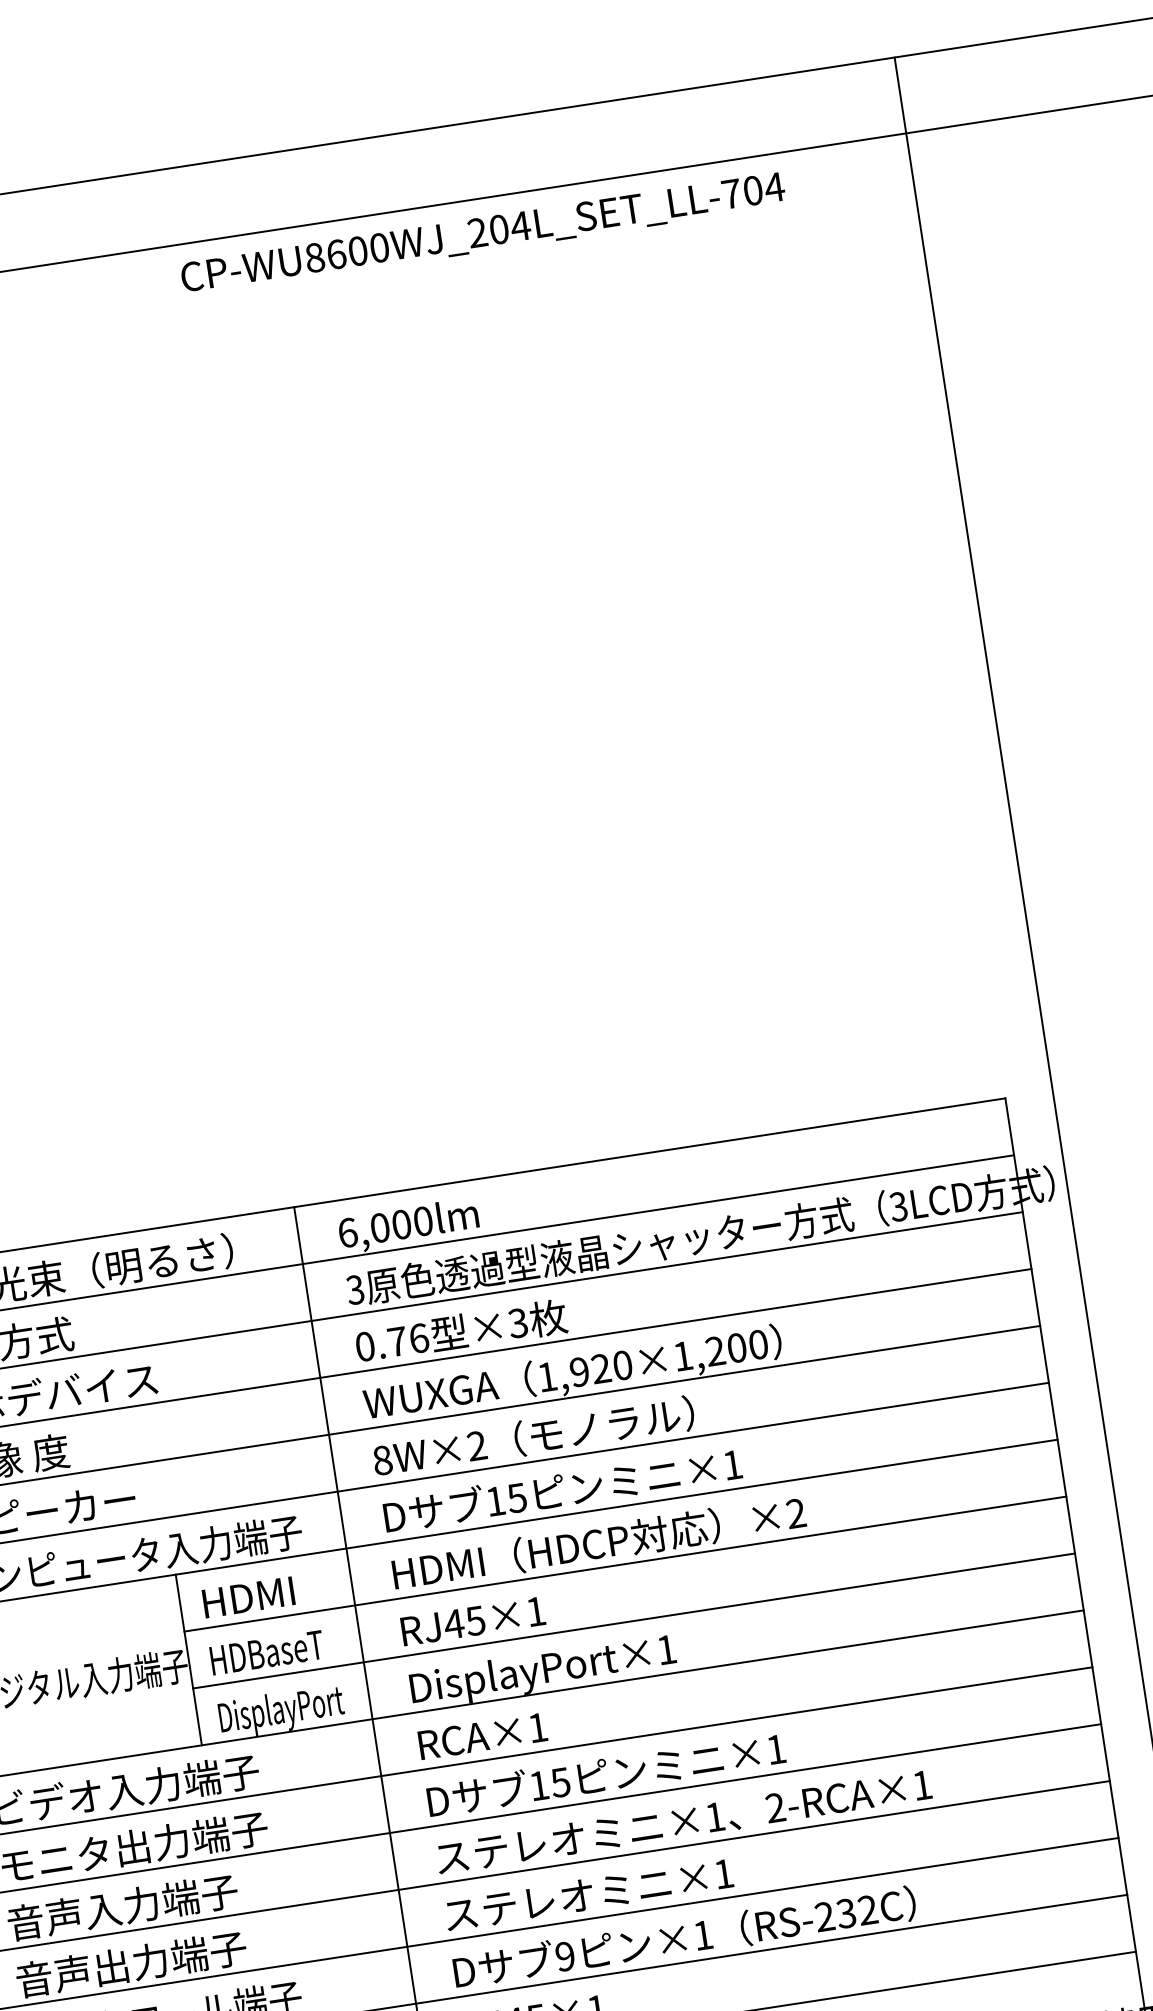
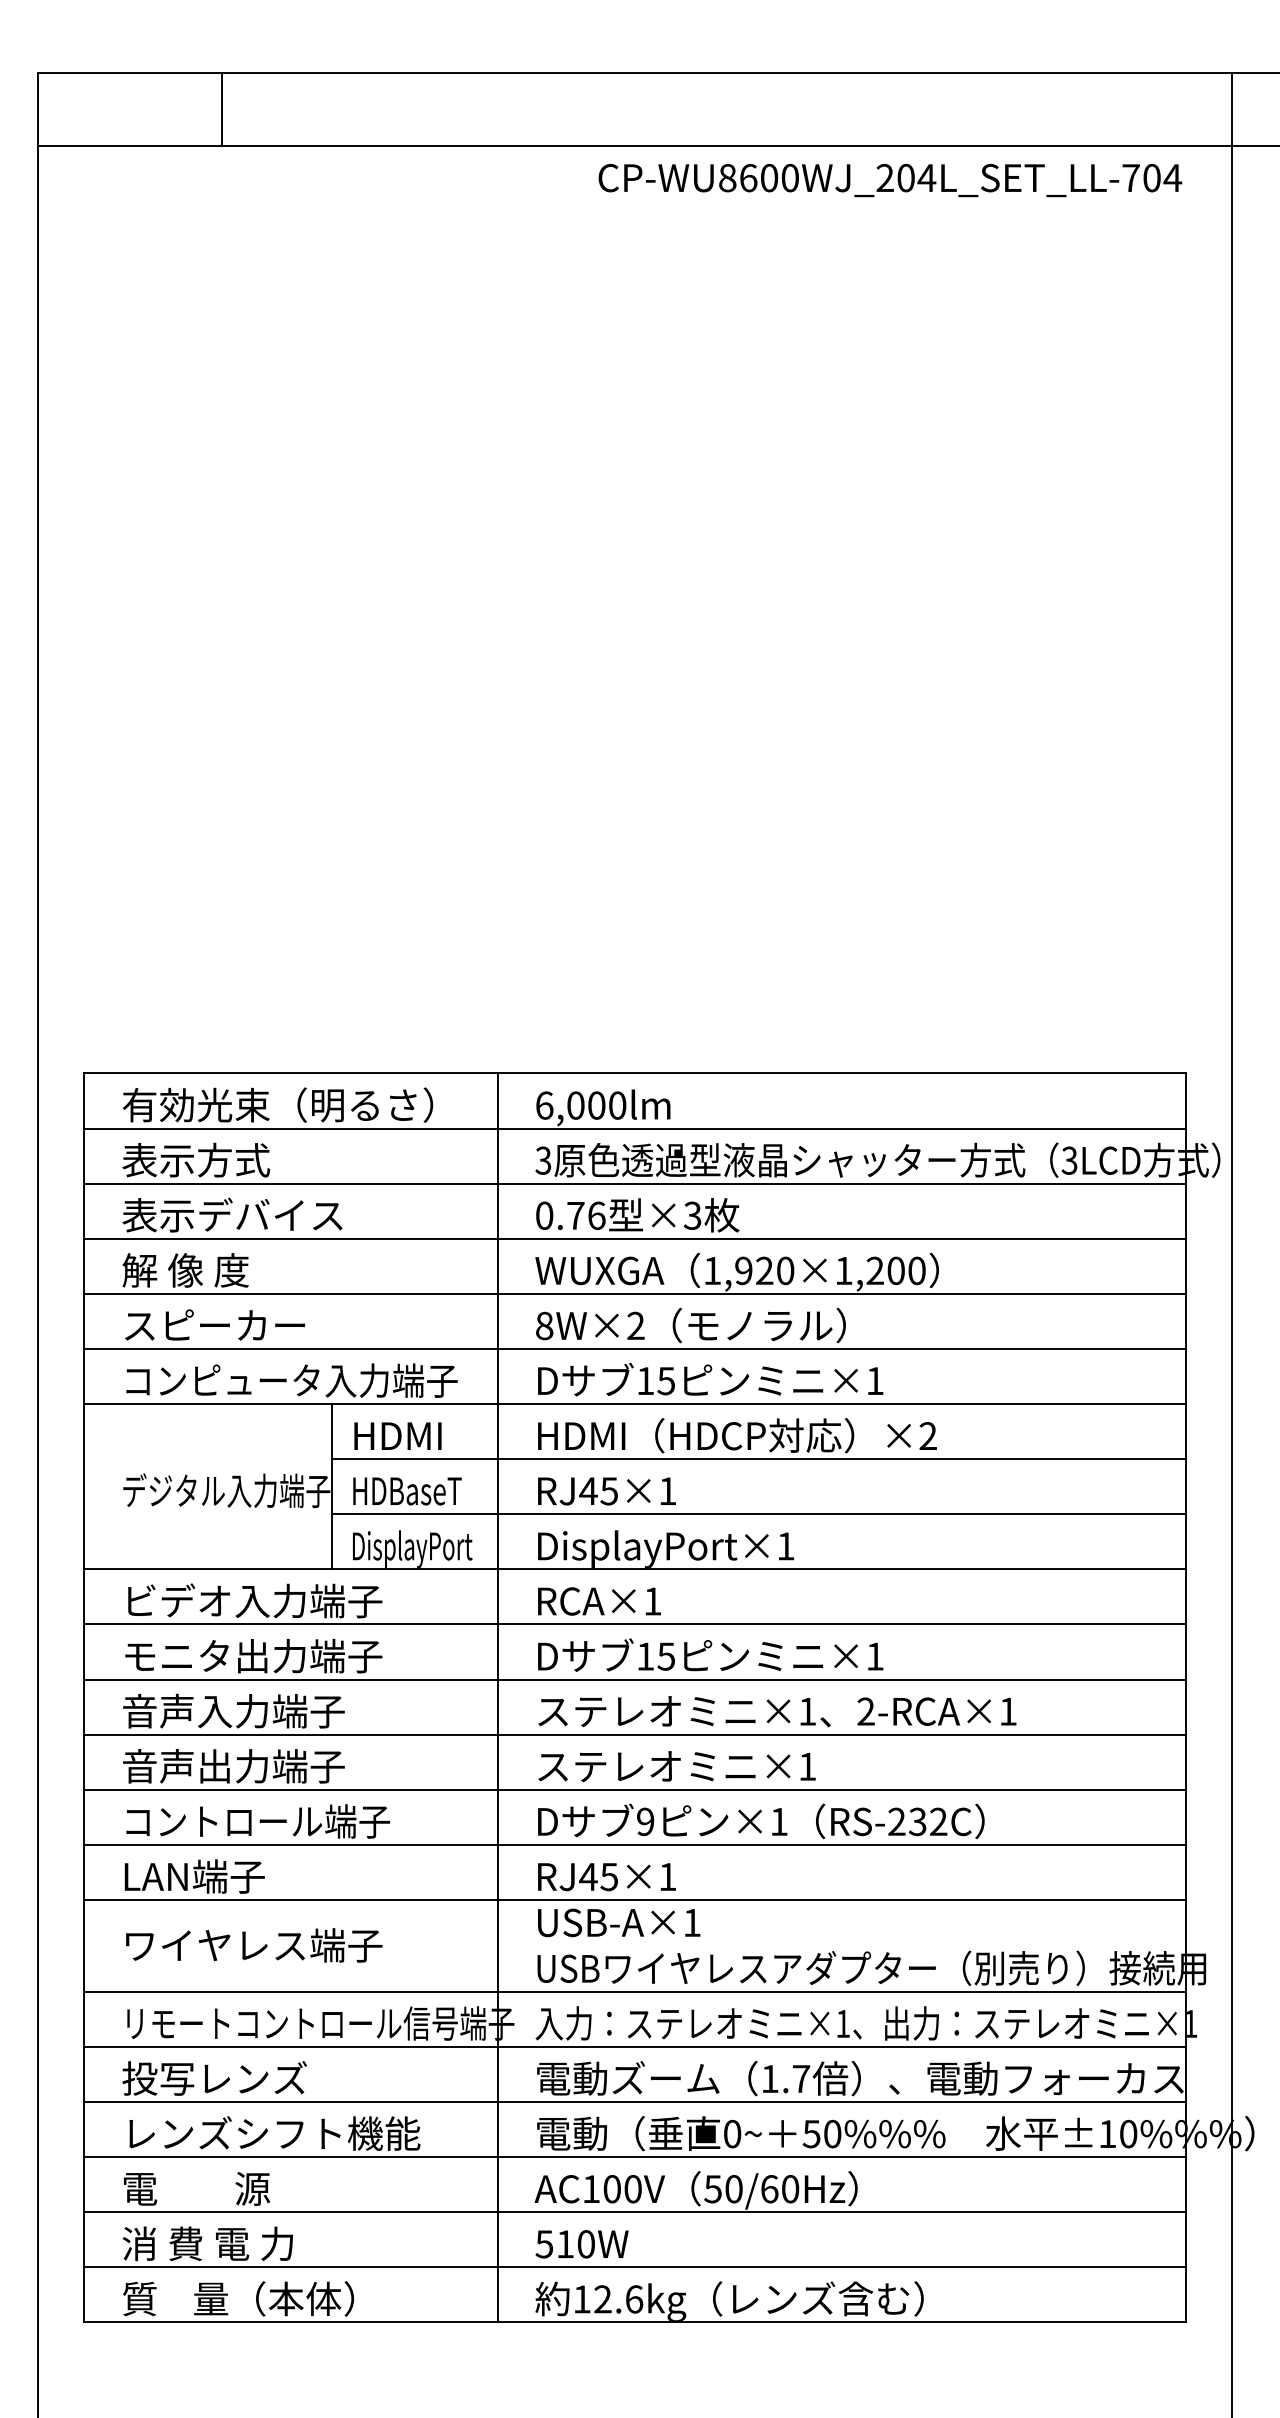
text: (483, 234) -> (890, 180), moved

